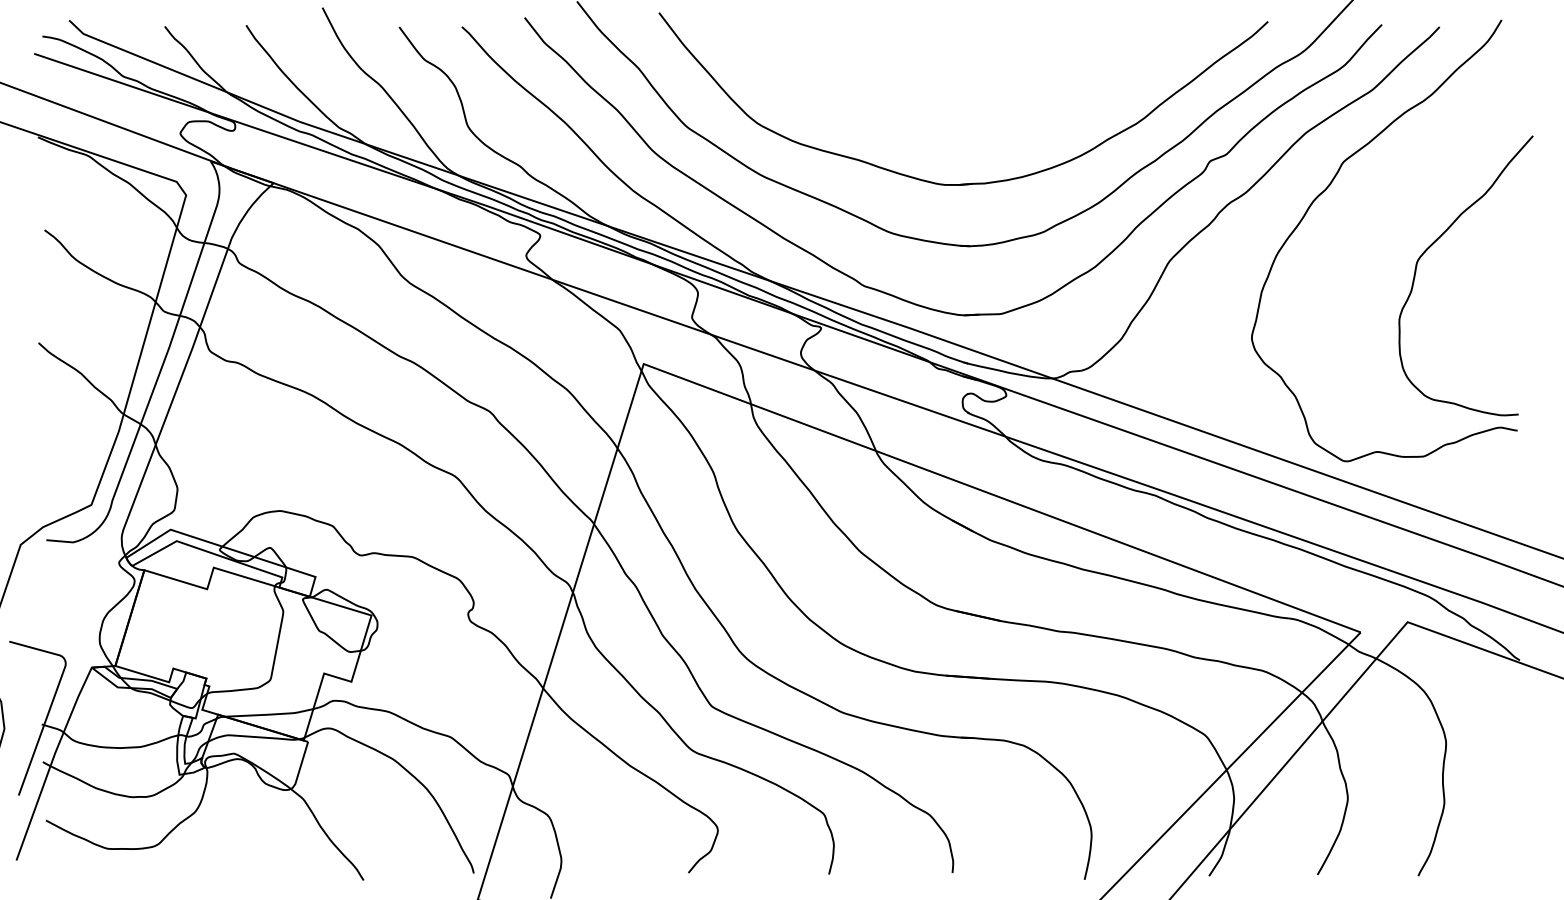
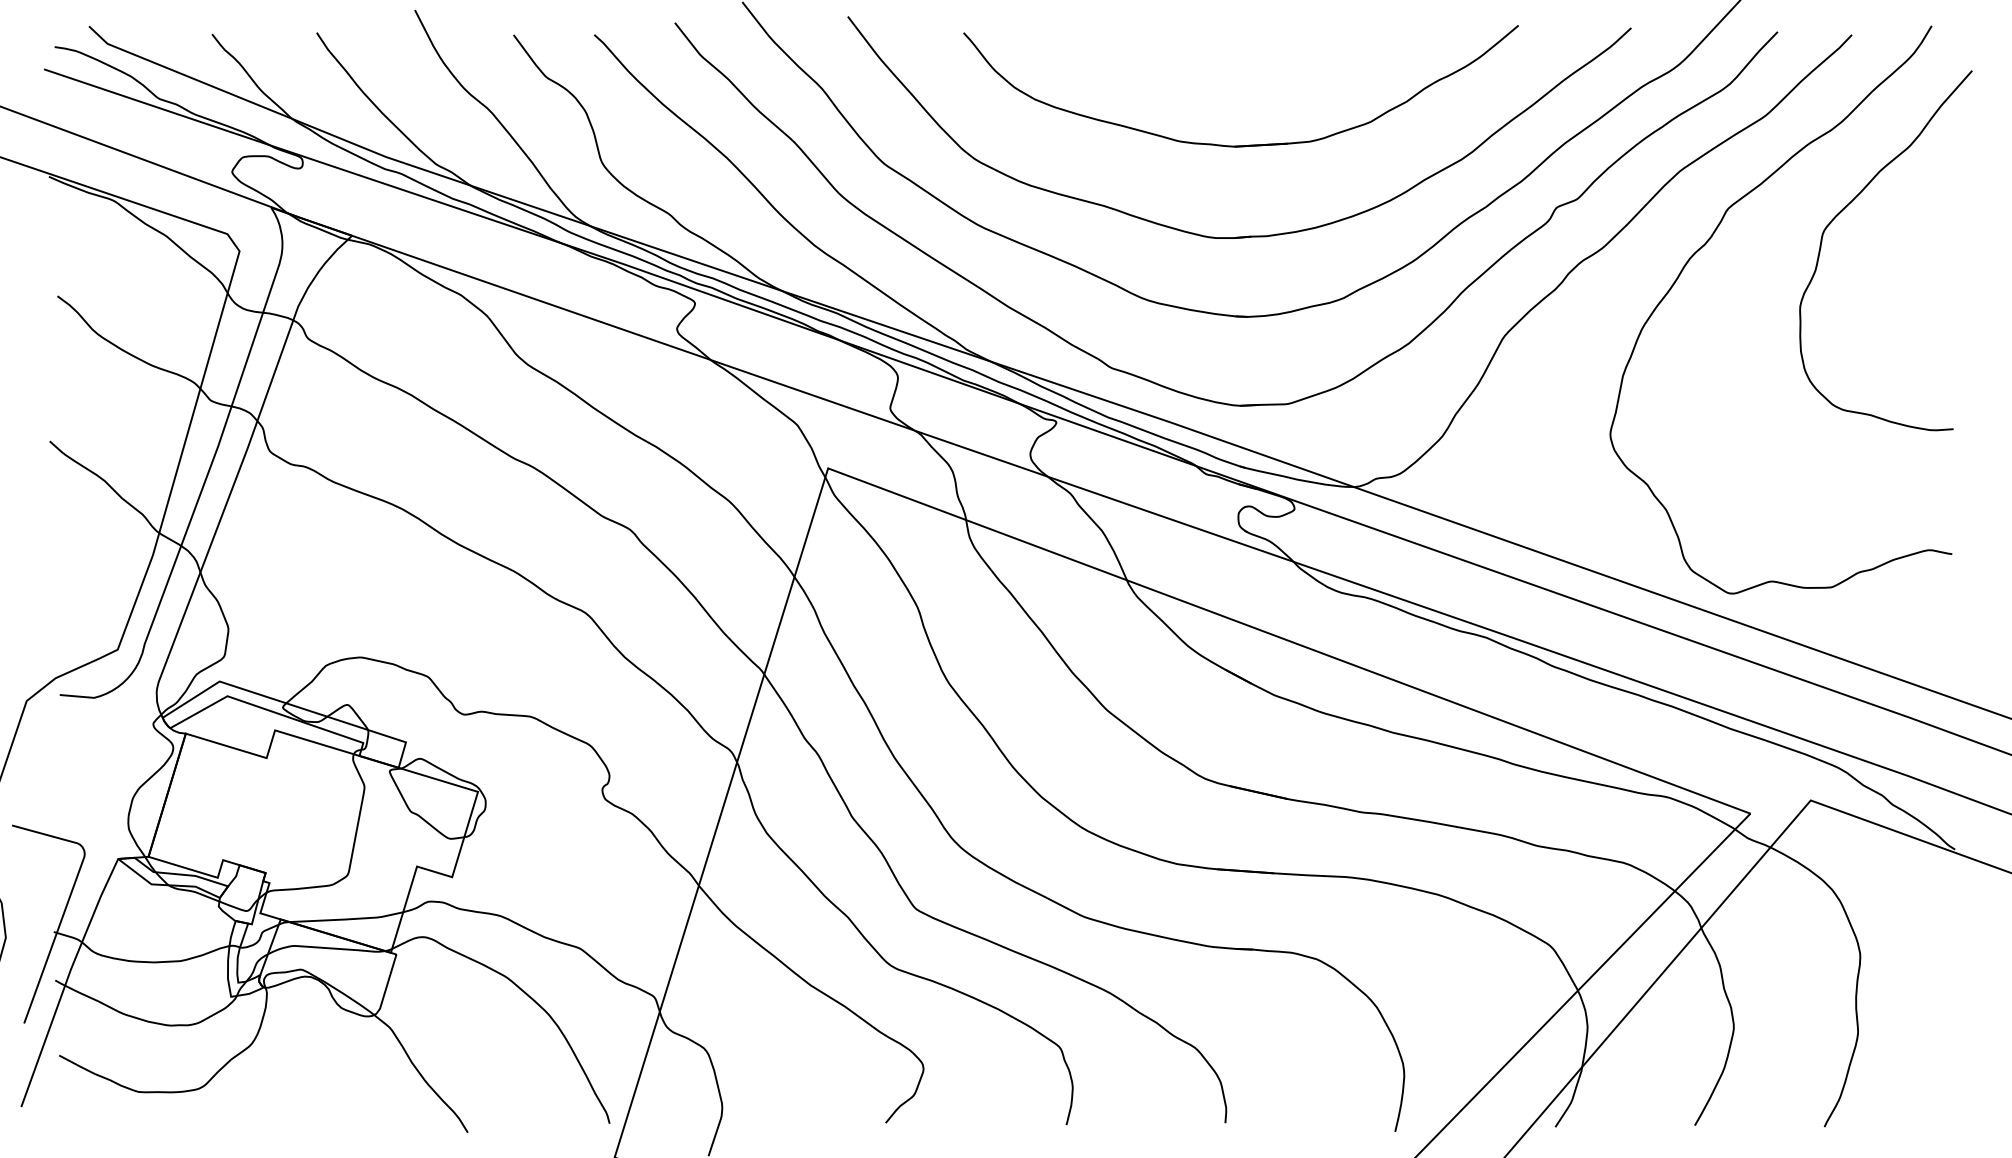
part: (964, 112) -> (1240, 144), added
curve: (1434, 243) -> (1845, 209), moved

